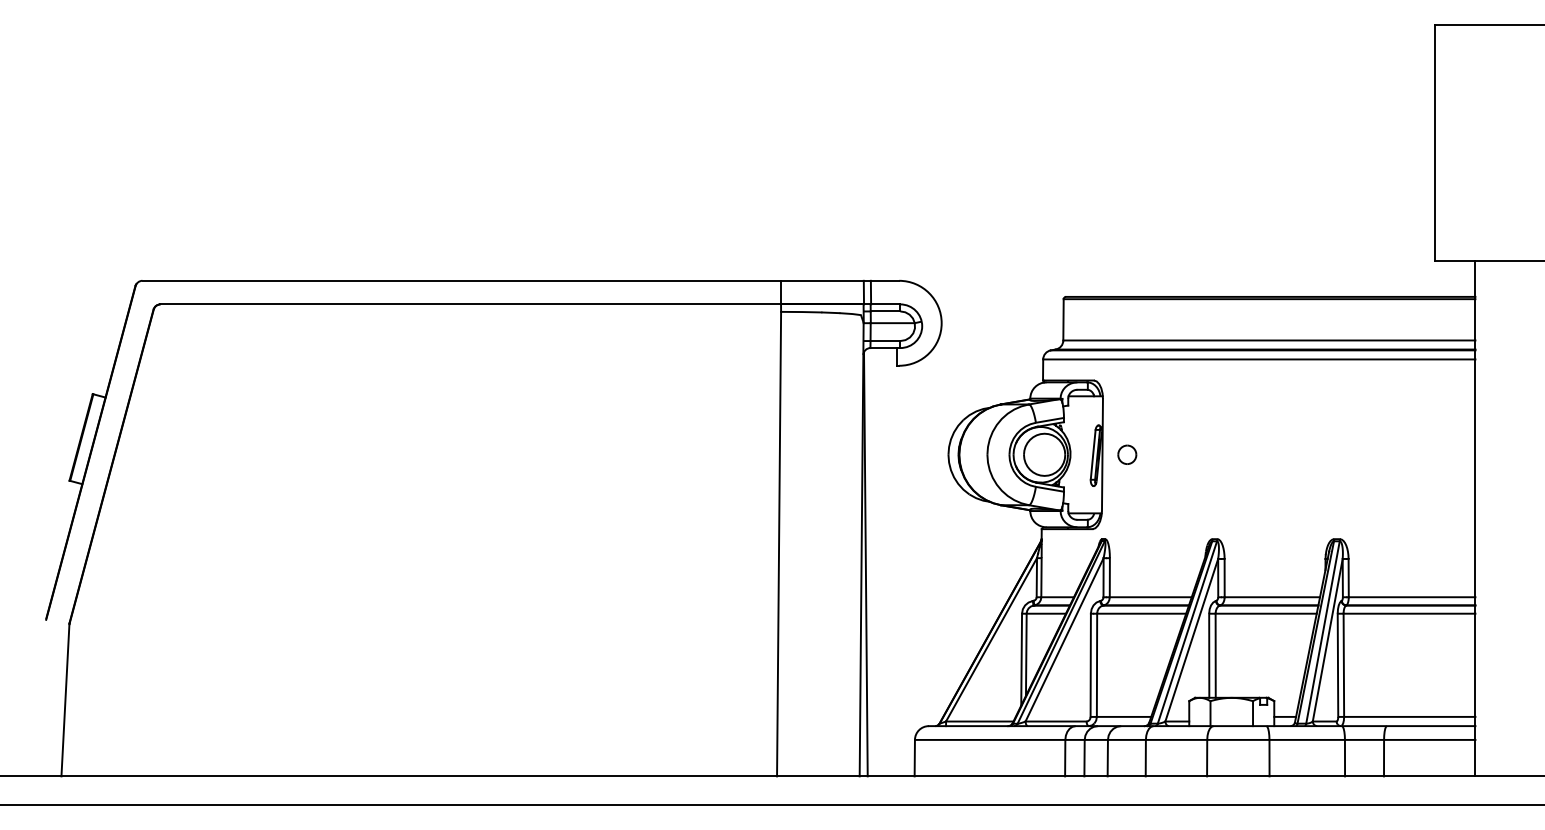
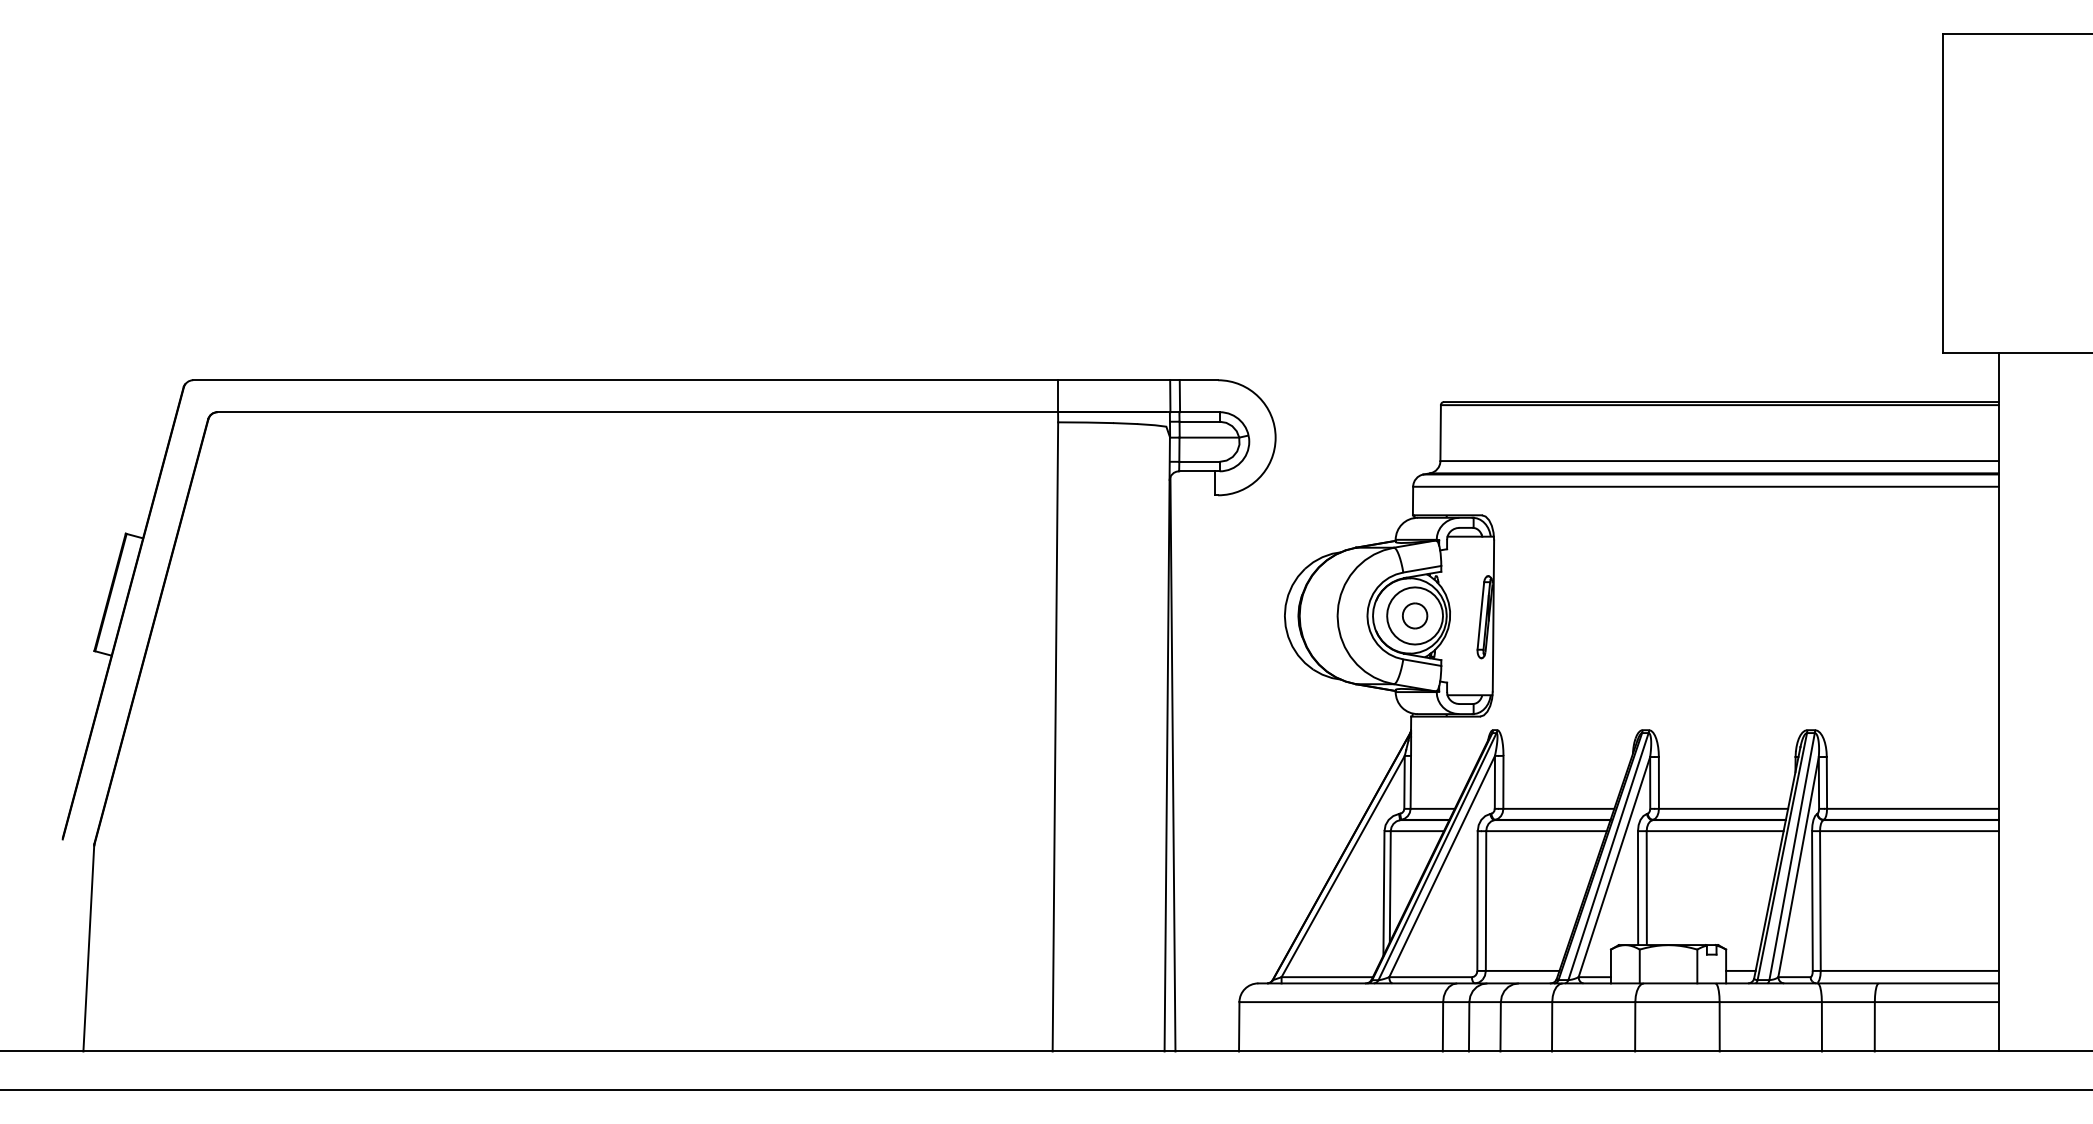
part: (1127, 454) -> (1415, 615), moved

